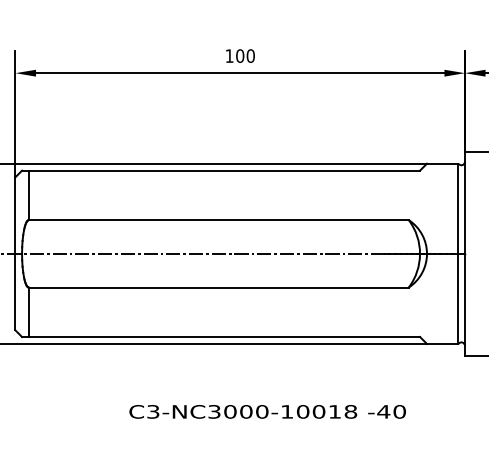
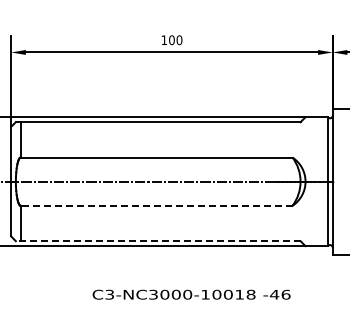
line: (218, 287) -> (156, 205), solid -> dashed
line: (220, 337) -> (157, 241), solid -> dashed
text: (398, 411) -> (285, 294), -40 -> -46

